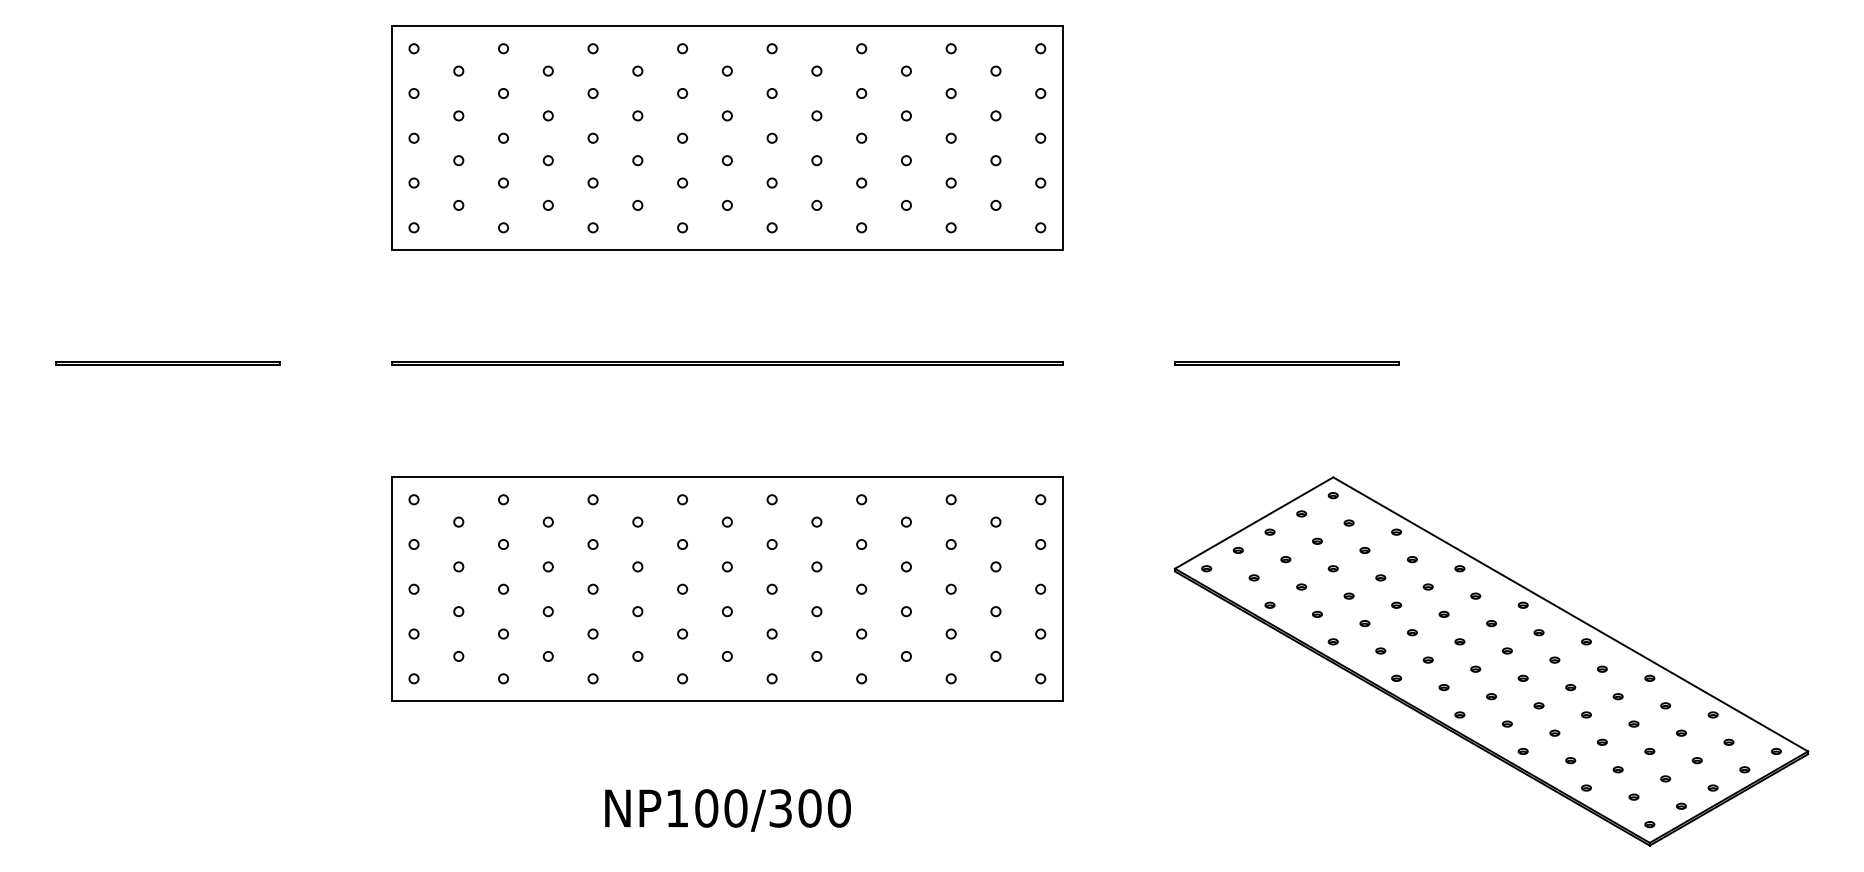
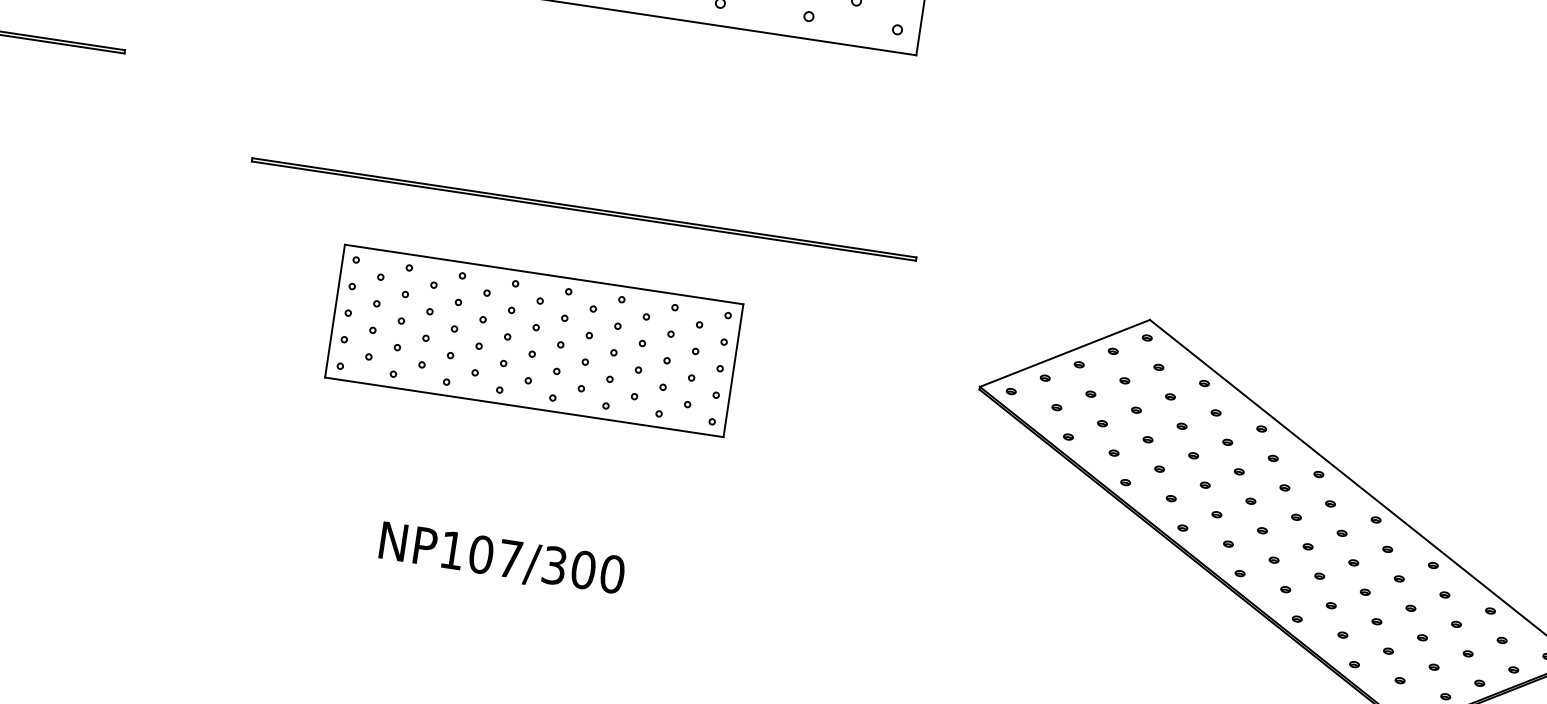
line: (727, 362) -> (584, 208), moved
line: (1286, 362) -> (1120, 199), removed
part: (727, 588) -> (534, 340), size x0.6
text: (735, 808) -> (509, 559), NP100/300 -> NP107/300

